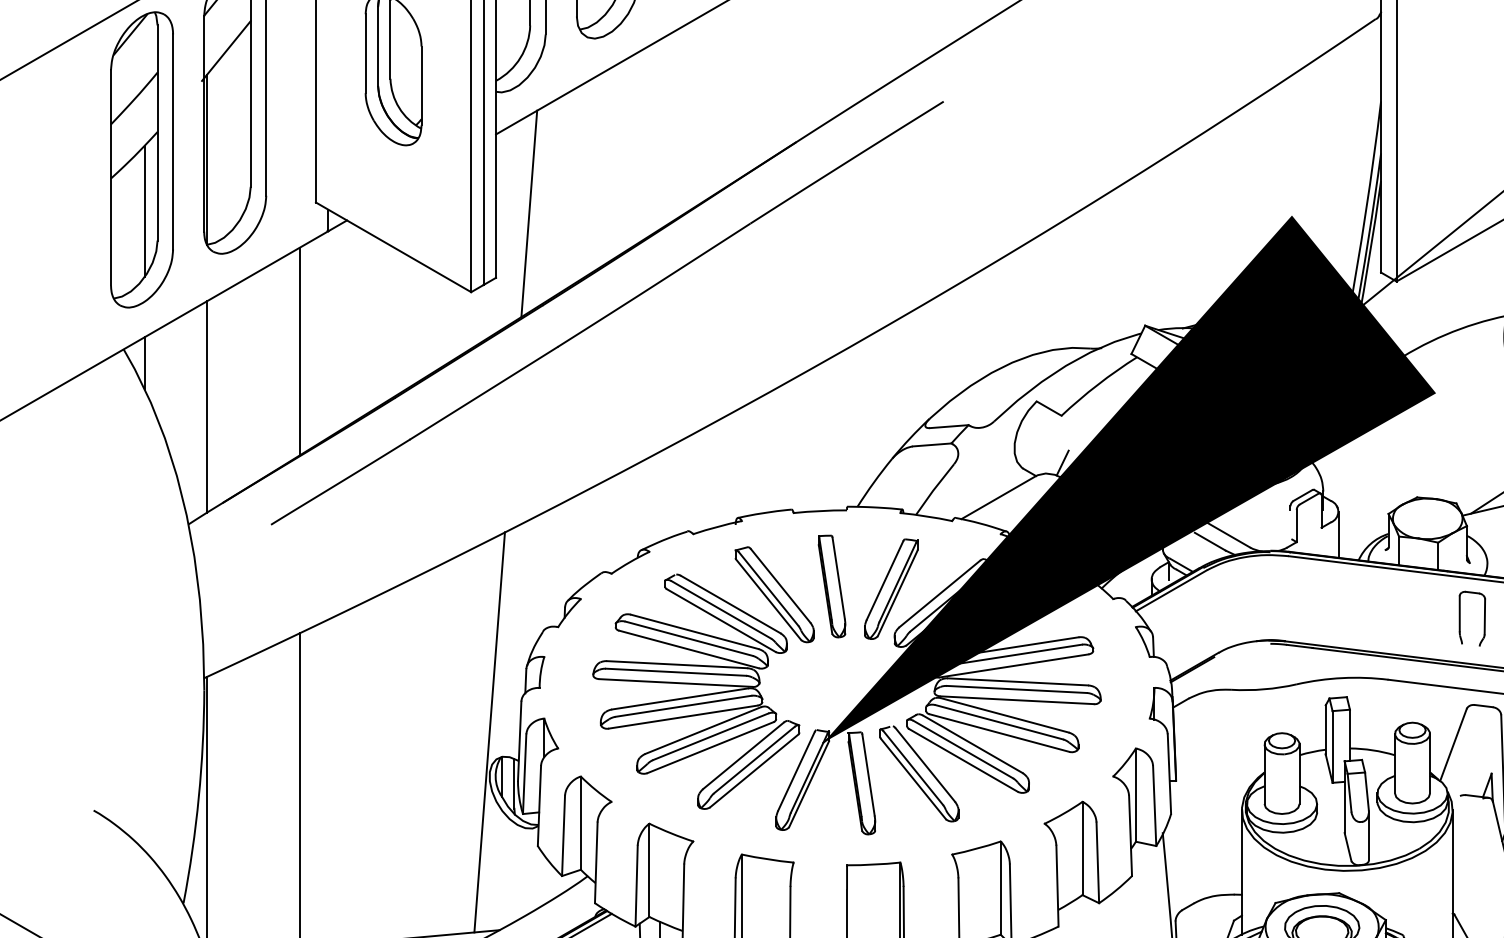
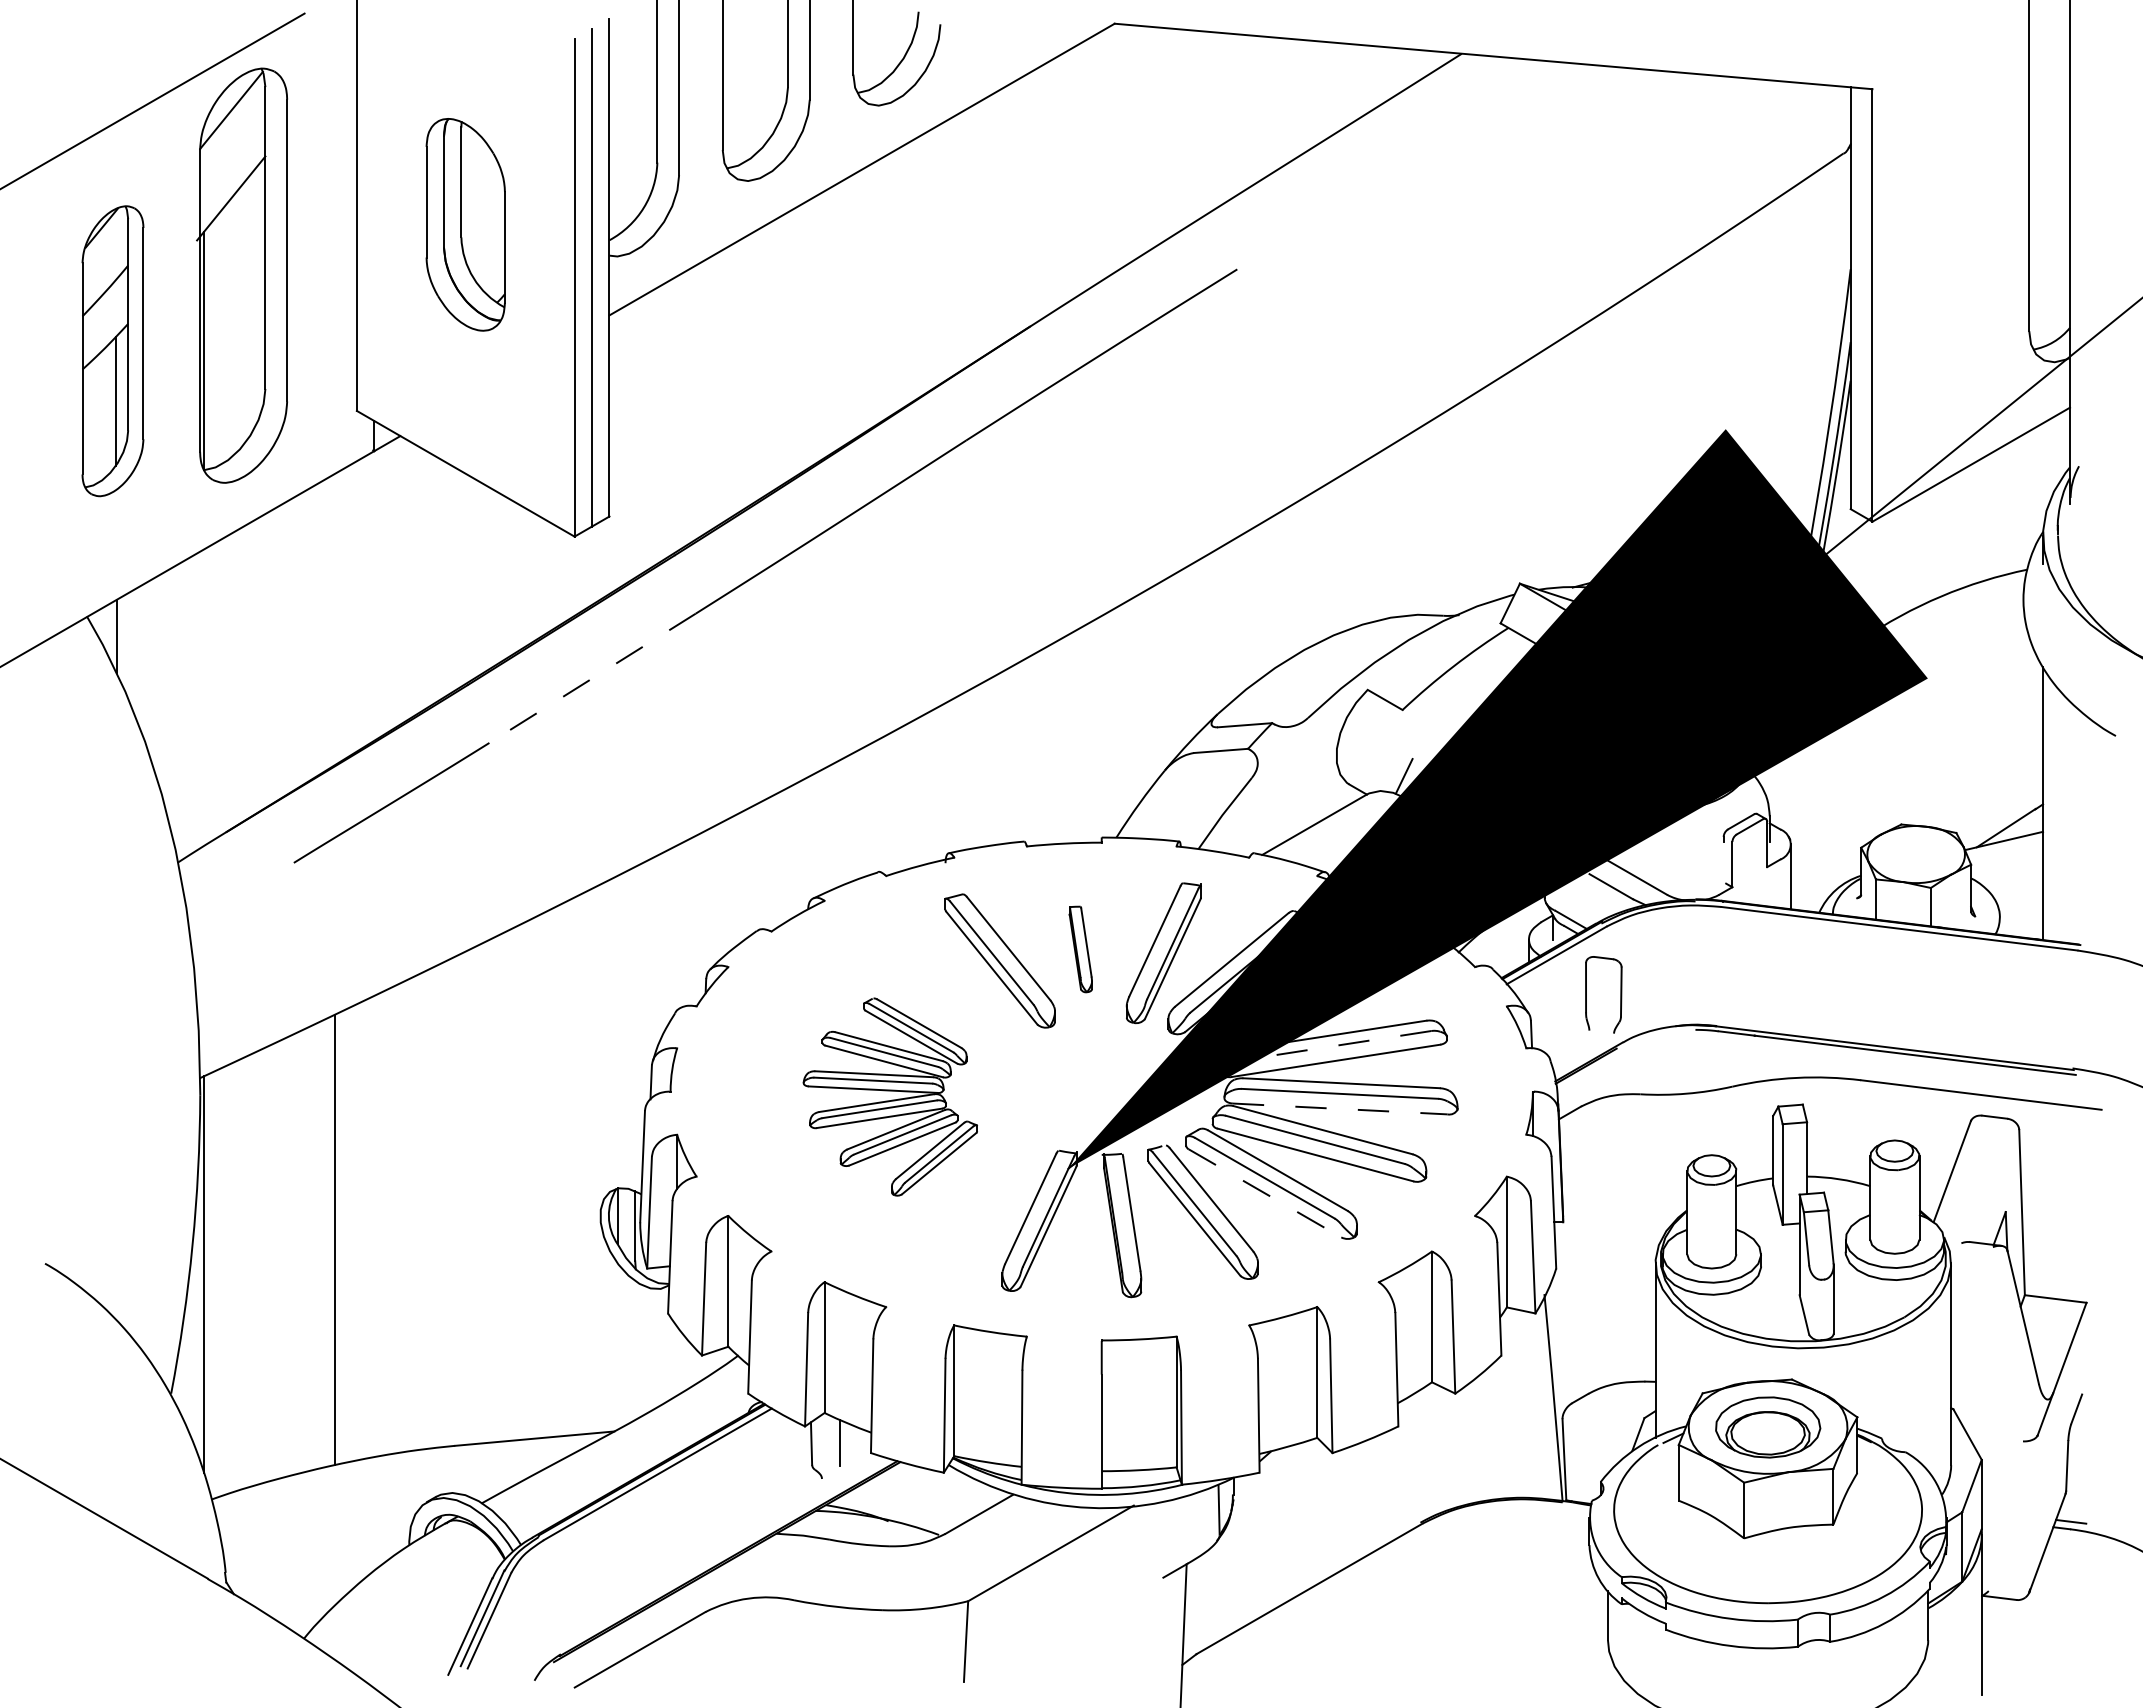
part: (141, 160) -> (112, 351), size x0.7
line: (529, 213) -> (656, 426), removed
line: (300, 351) -> (334, 619), removed
line: (483, 393) -> (592, 678), solid -> dashed
line: (207, 406) -> (204, 697), removed
part: (831, 586) -> (1080, 949), size x0.6
part: (1460, 618) -> (1586, 994), moved
line: (1013, 654) -> (1335, 1045), solid -> dashed
part: (696, 691) -> (890, 1096), size x0.6
line: (1017, 699) -> (1340, 1108), solid -> dashed
line: (489, 731) -> (600, 1153), removed
line: (963, 760) -> (1265, 1193), solid -> dashed

